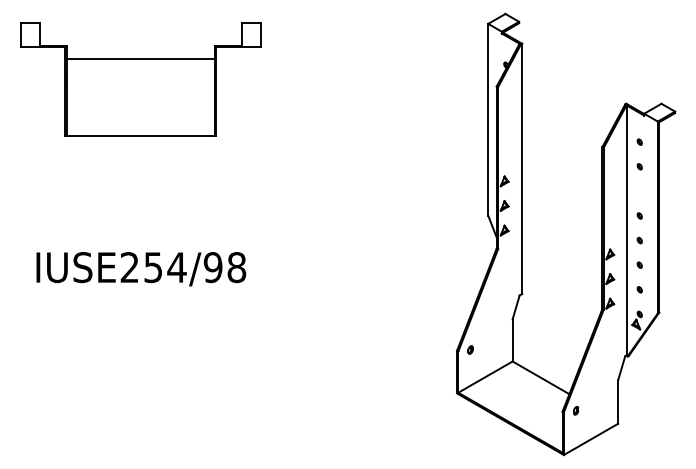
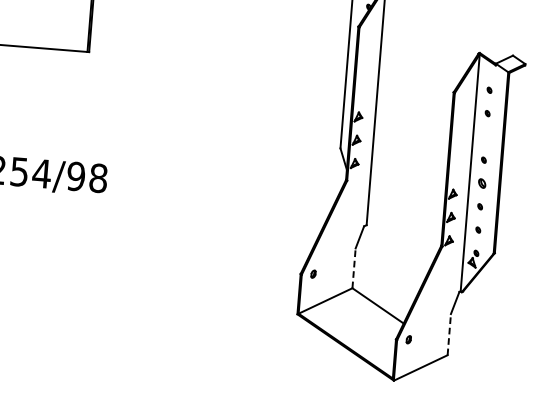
part: (639, 240) -> (481, 183), size x1.6
line: (512, 339) -> (354, 267), solid -> dashed
line: (618, 402) -> (449, 335), solid -> dashed

